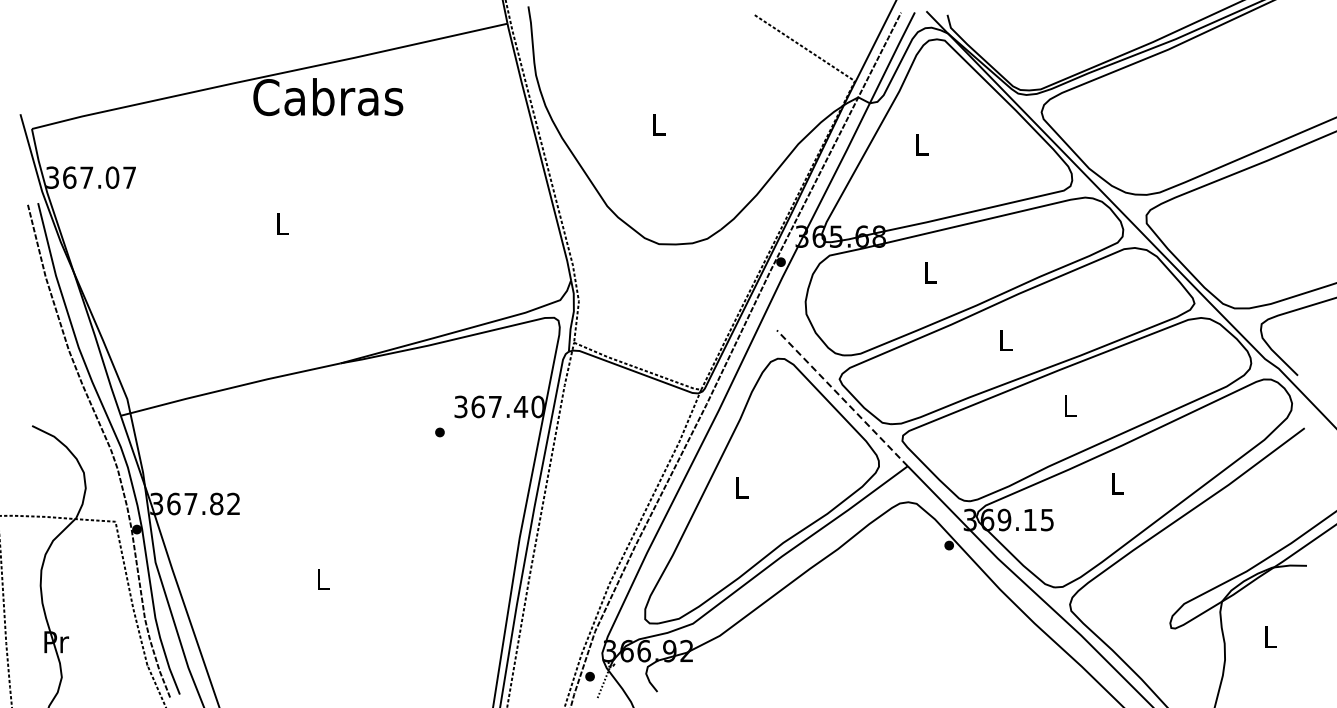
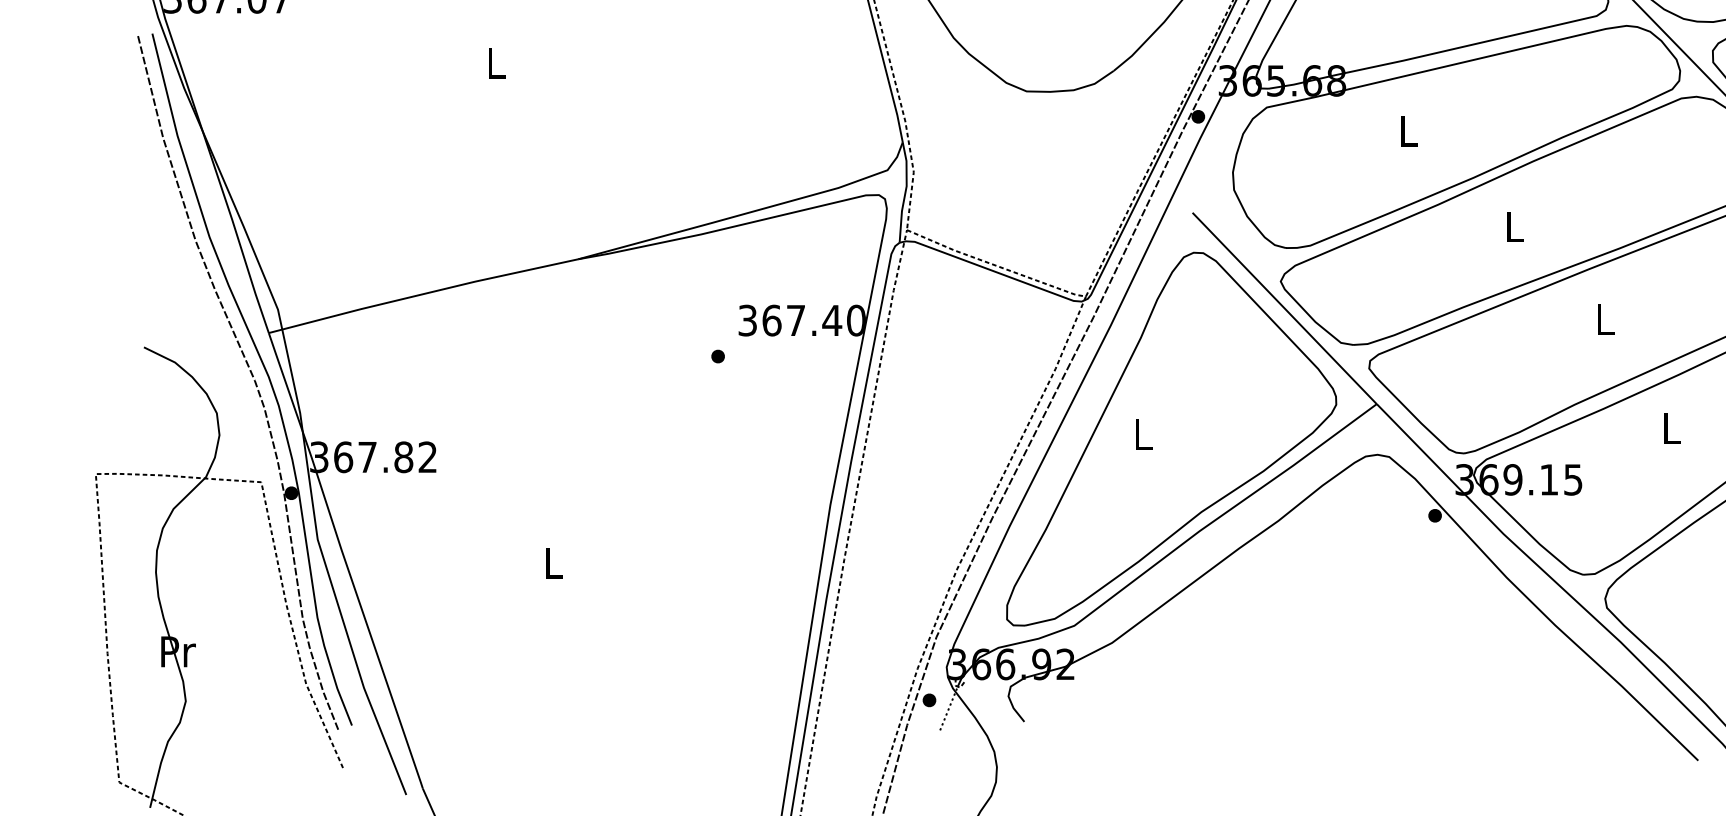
line: (842, 397) -> (1284, 307), dashed -> solid

